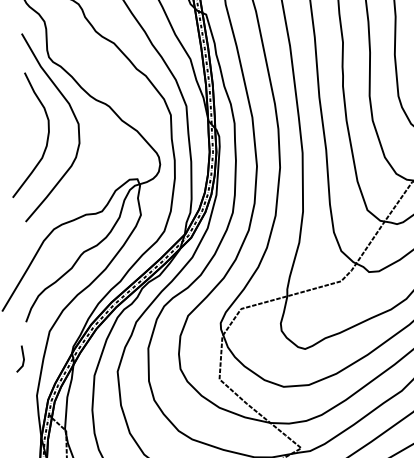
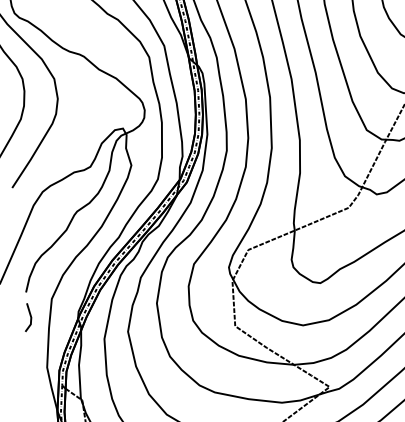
line: (22, 357) -> (29, 315), moved

